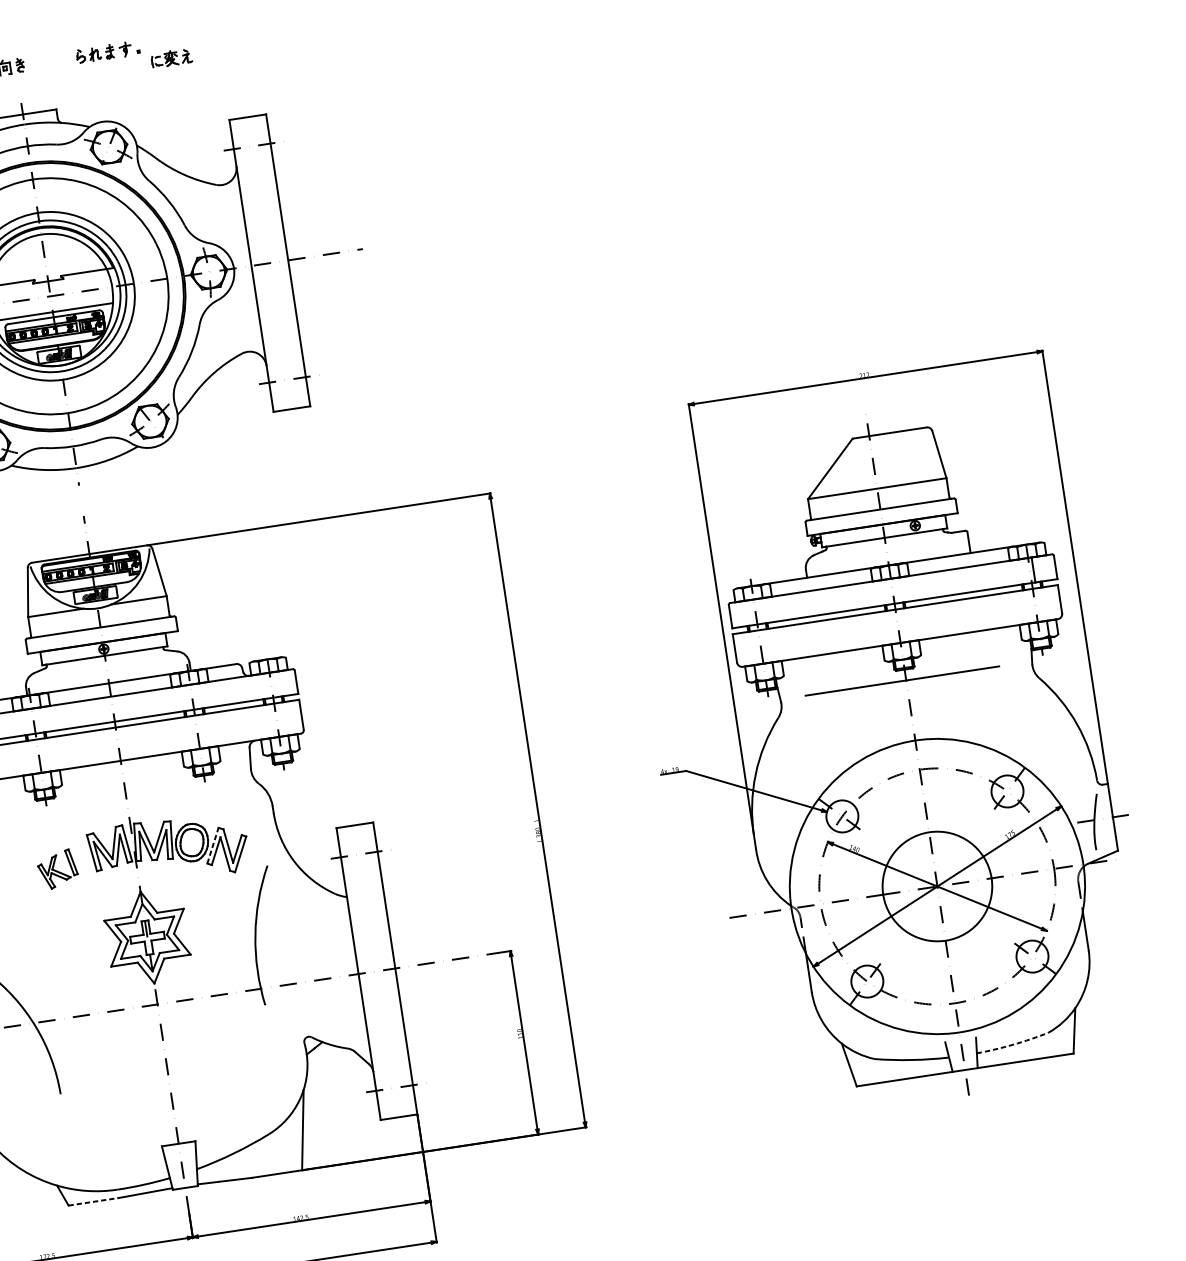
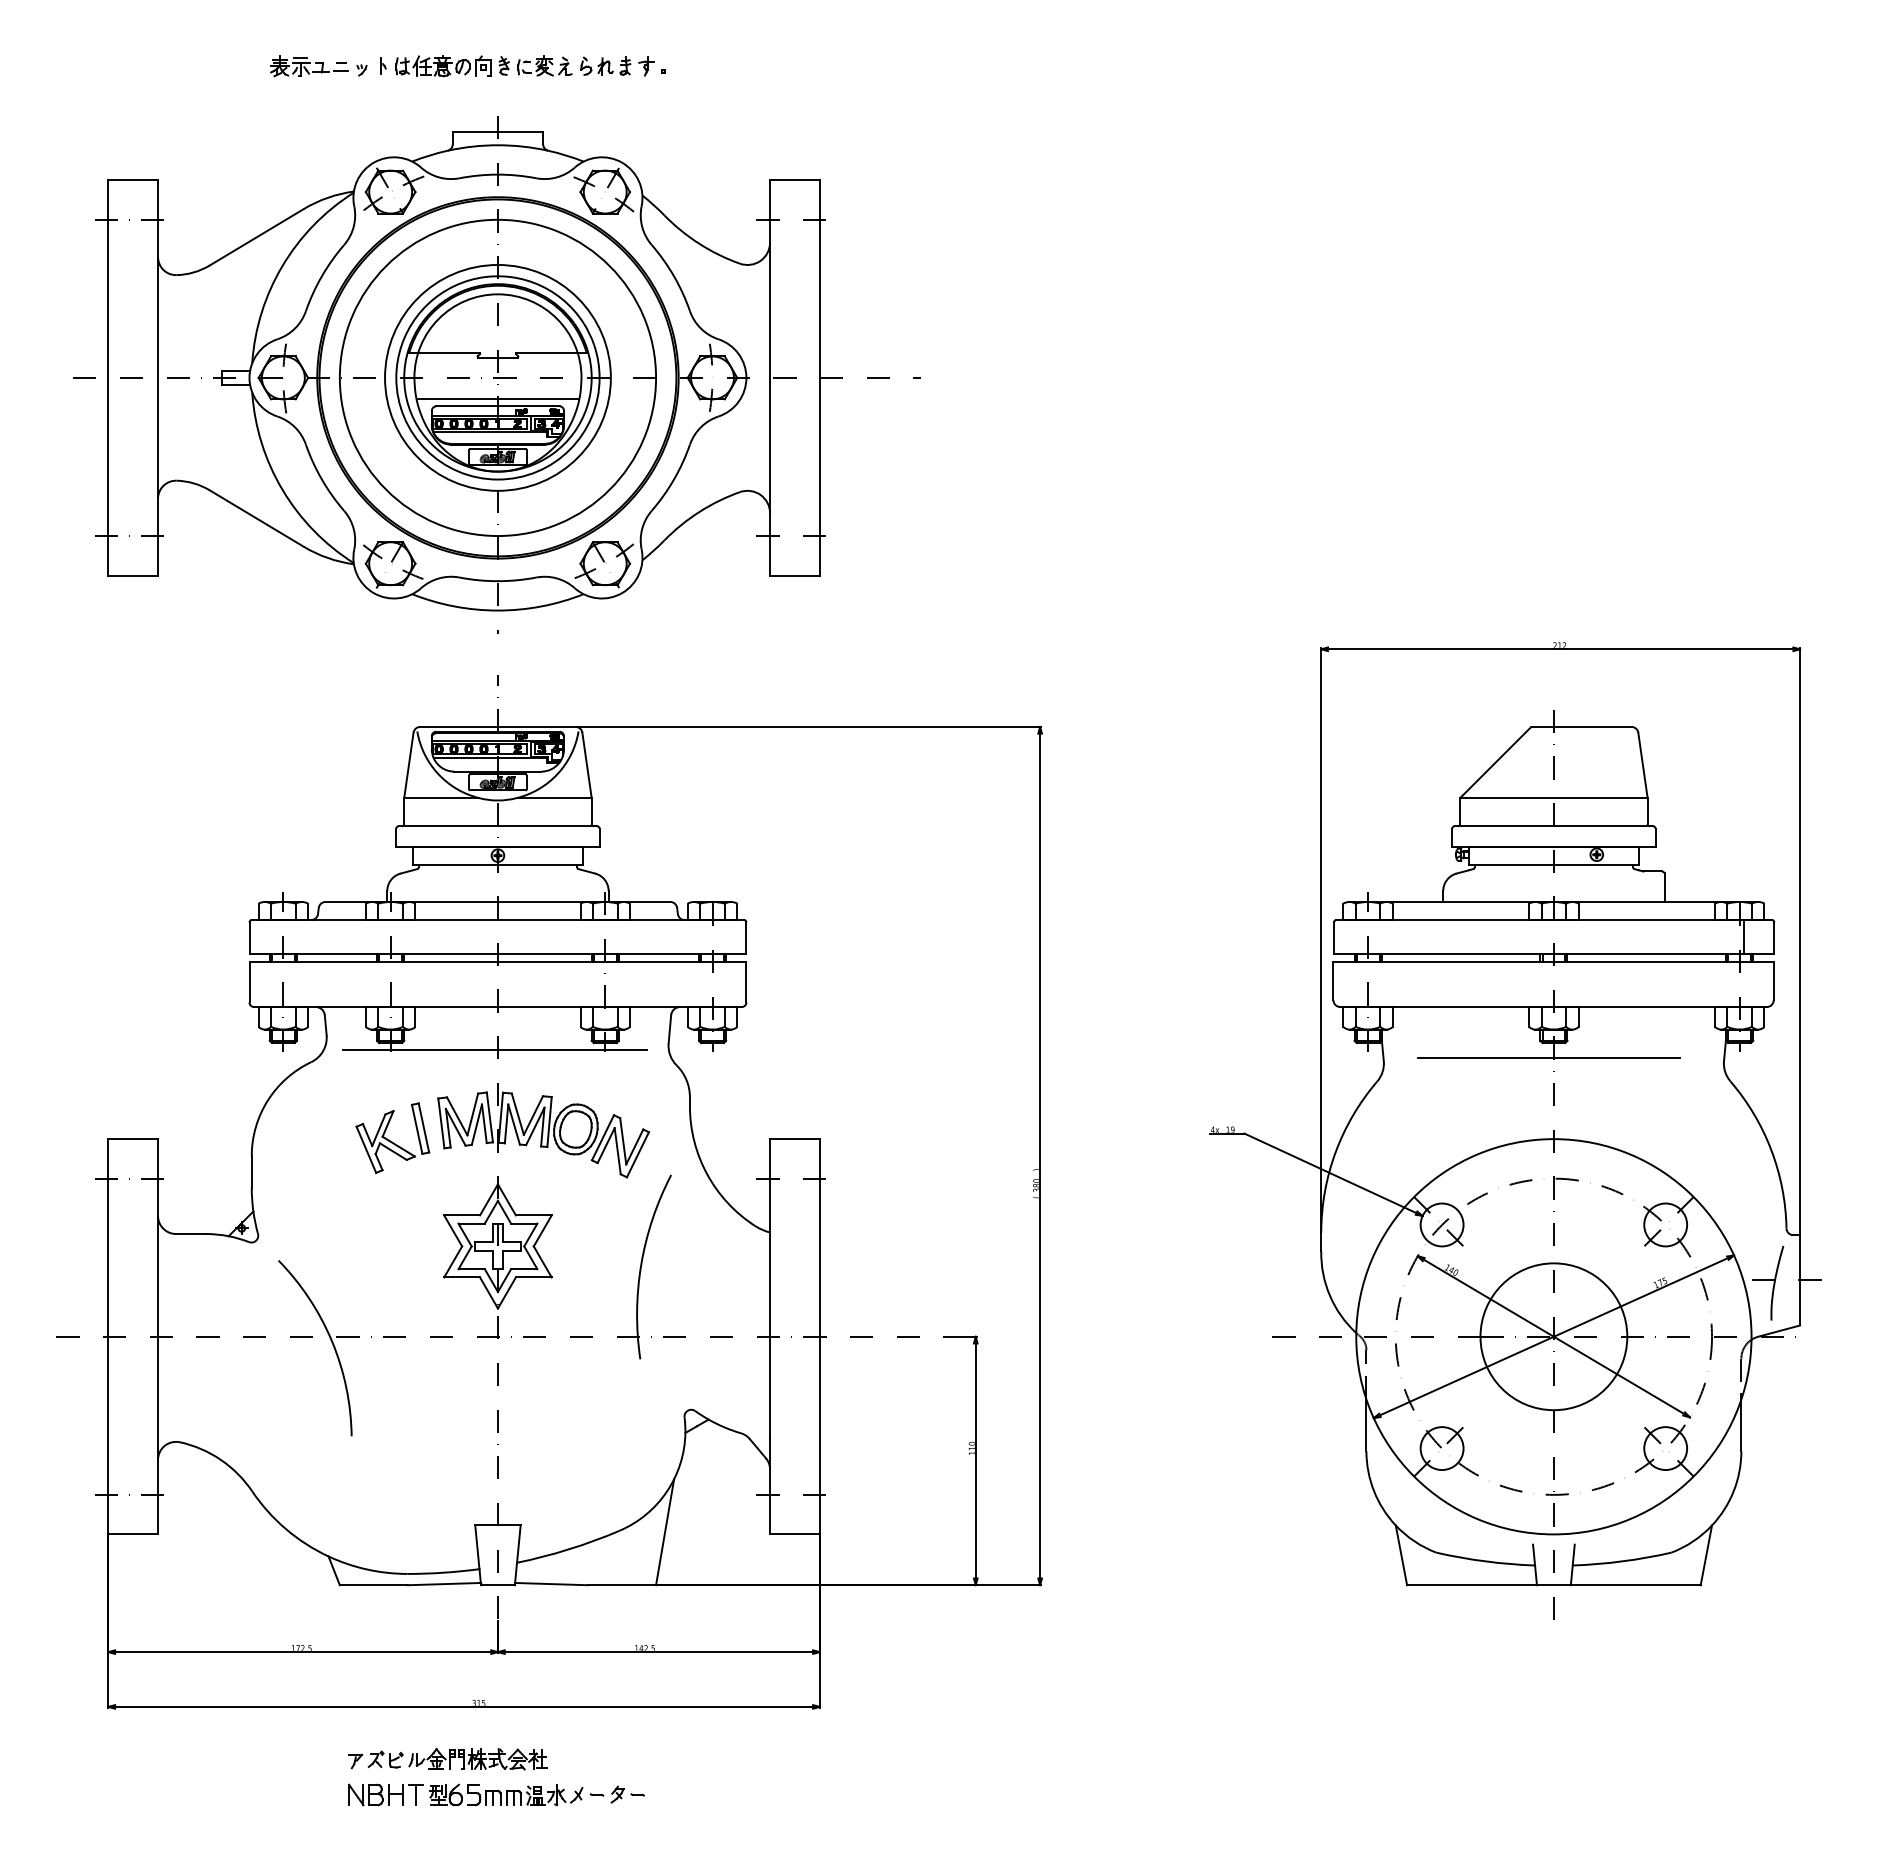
part: (171, 57) -> (544, 65), moved
line: (123, 792) -> (495, 1049), added
line: (213, 845) -> (603, 1137), dashed -> solid
part: (57, 869) -> (392, 1137), size x1.43
arc: (1013, 1044) -> (1622, 1561), dashed -> solid
line: (93, 1202) -> (373, 1585), dashed -> solid

